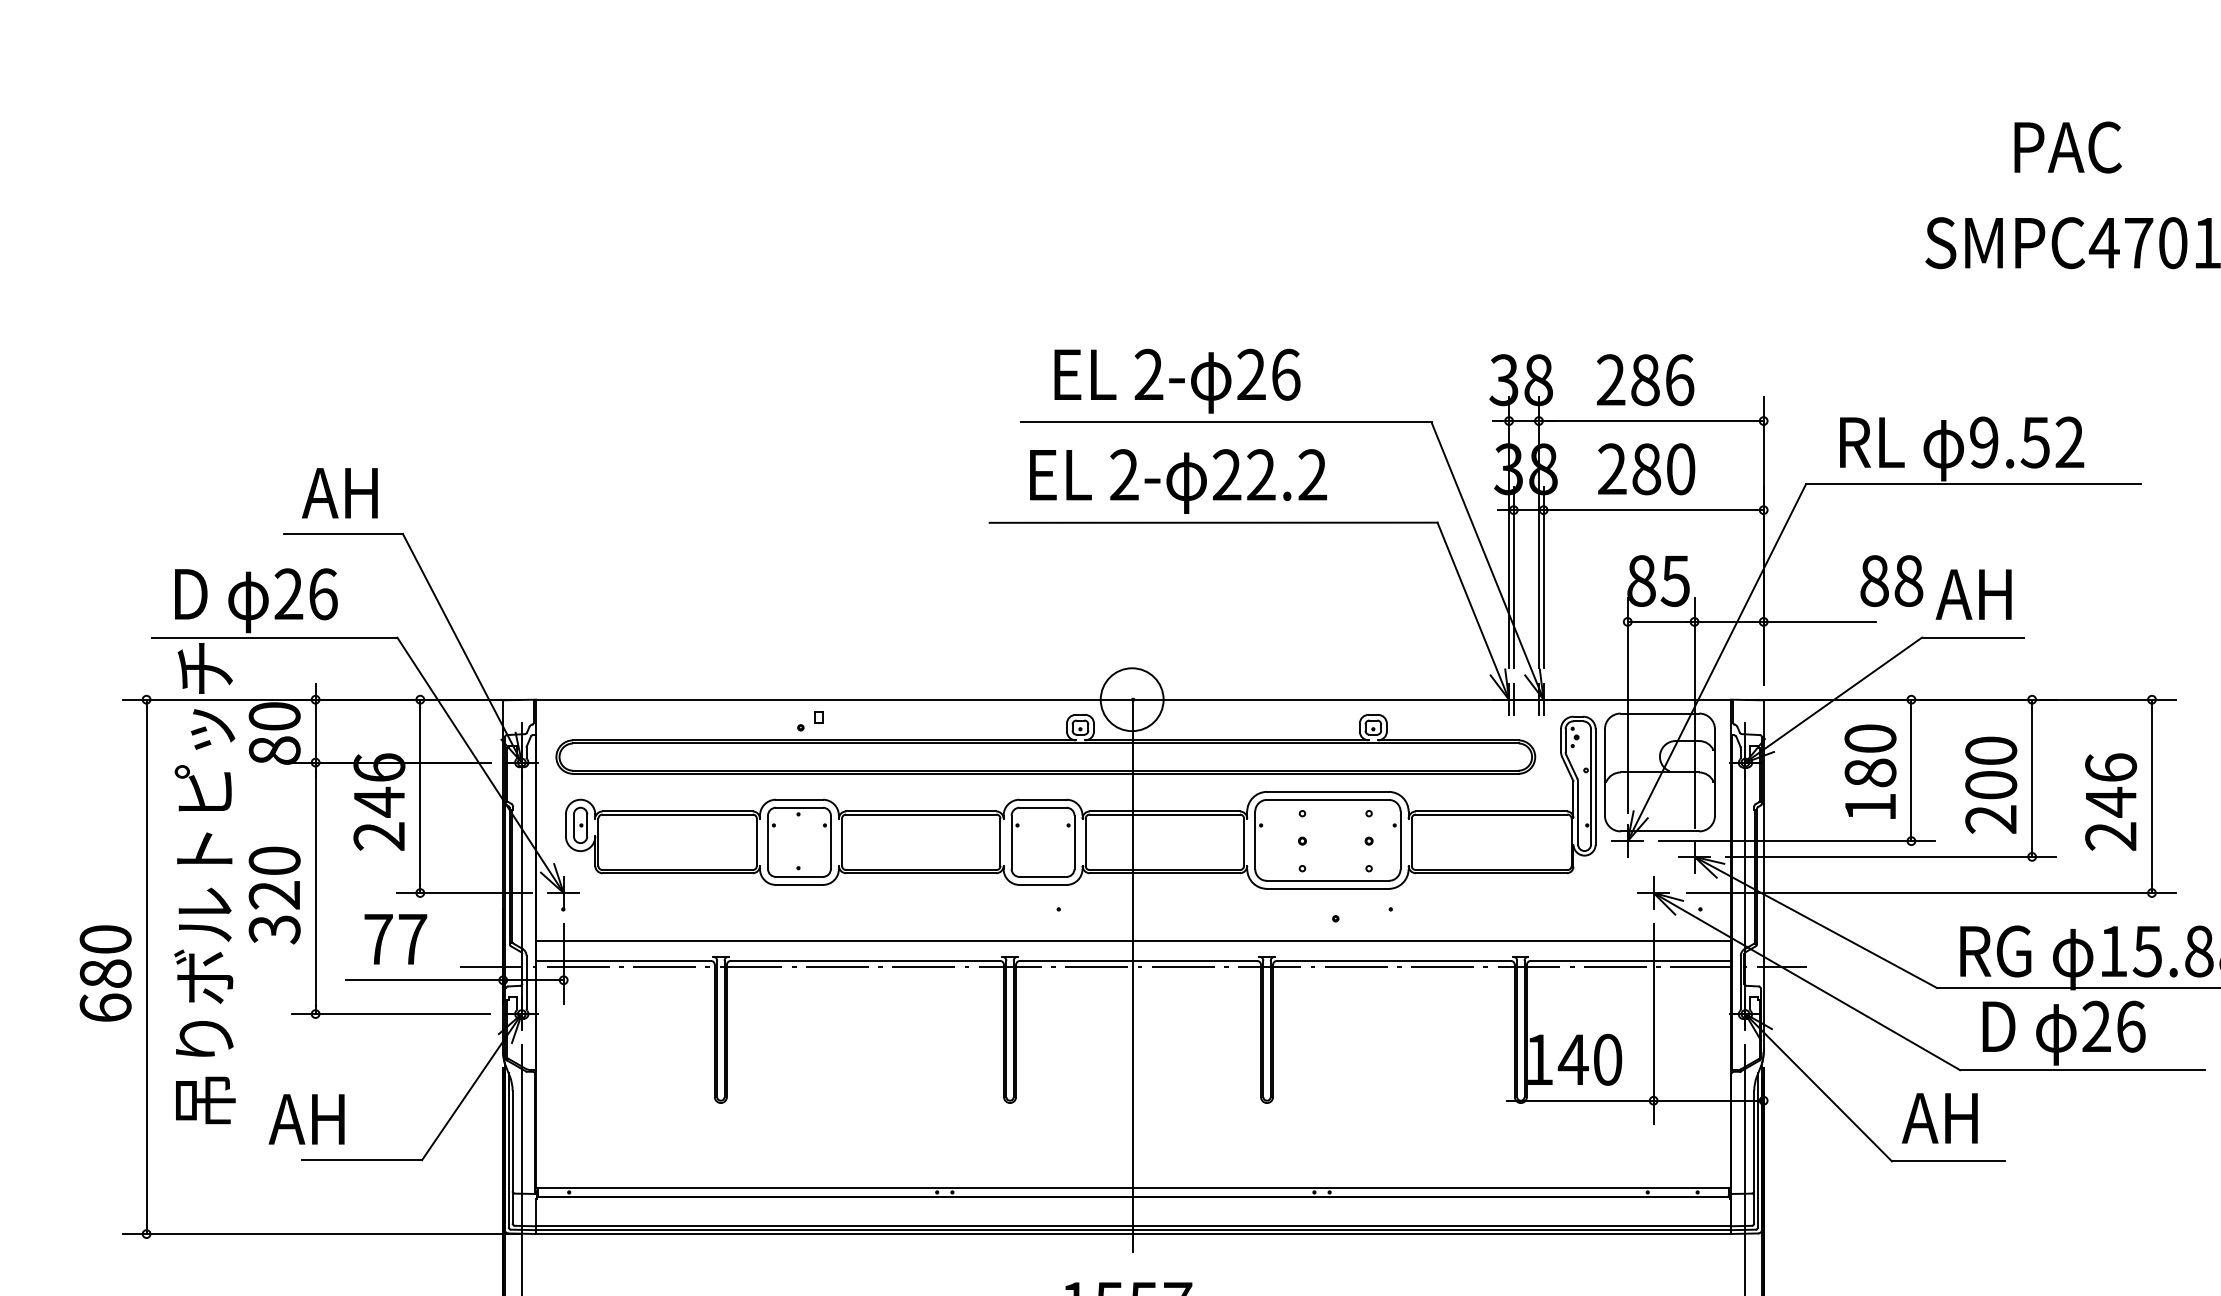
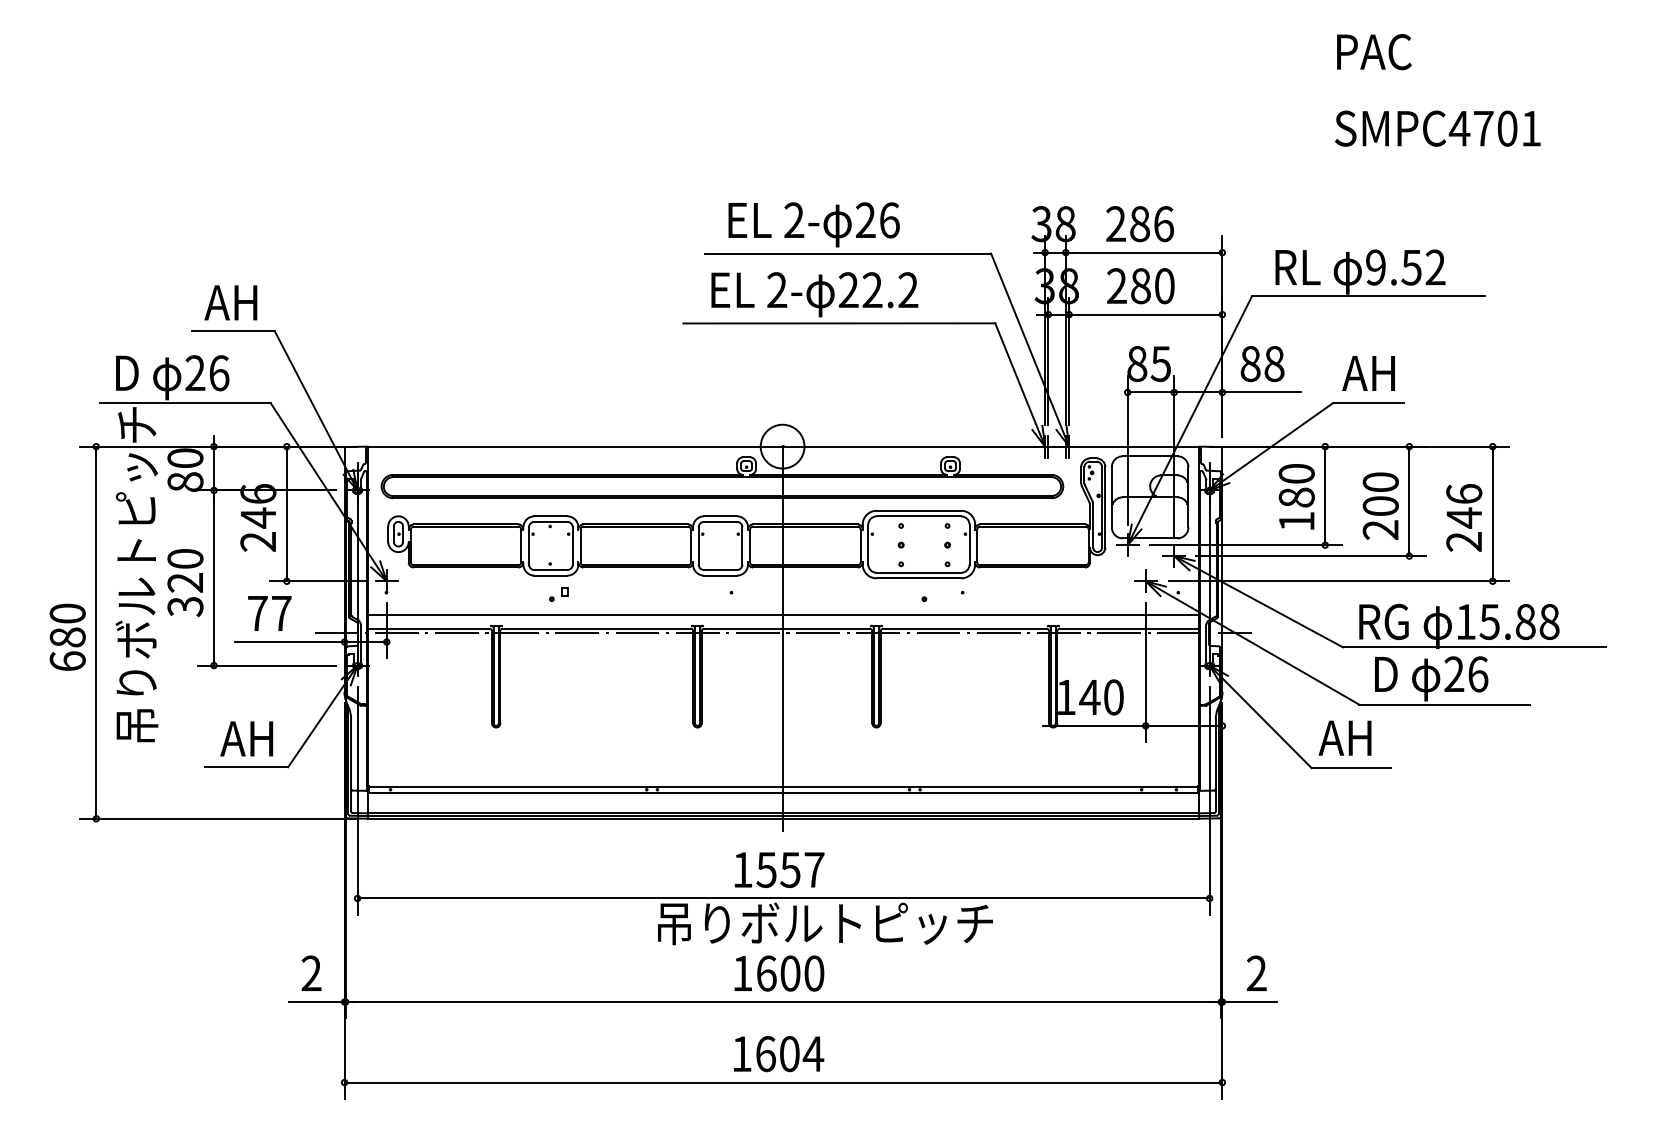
text: (2068, 148) -> (1374, 52), moved
text: (1891, 581) -> (1262, 364), moved
part: (810, 721) -> (558, 594), moved
text: (306, 1118) -> (246, 738), moved

